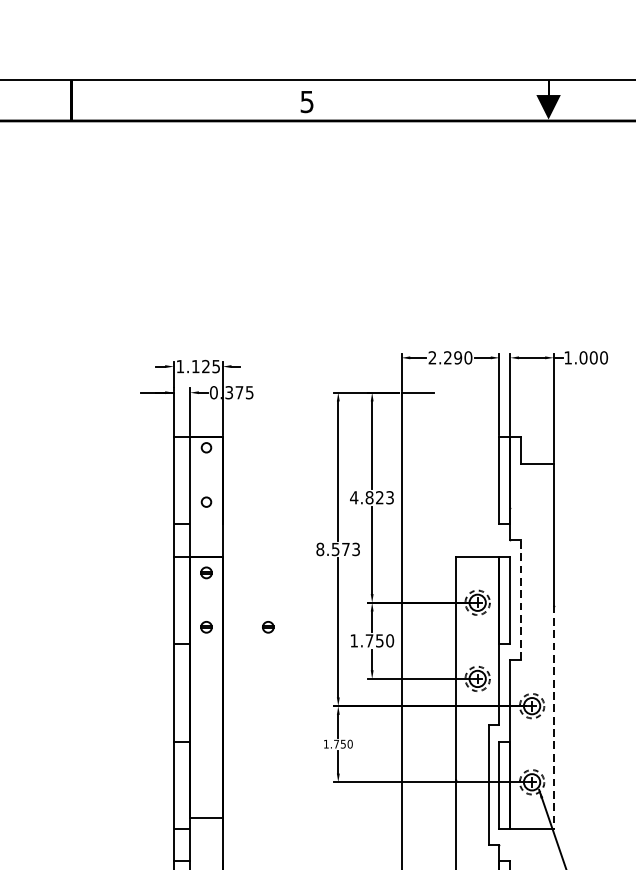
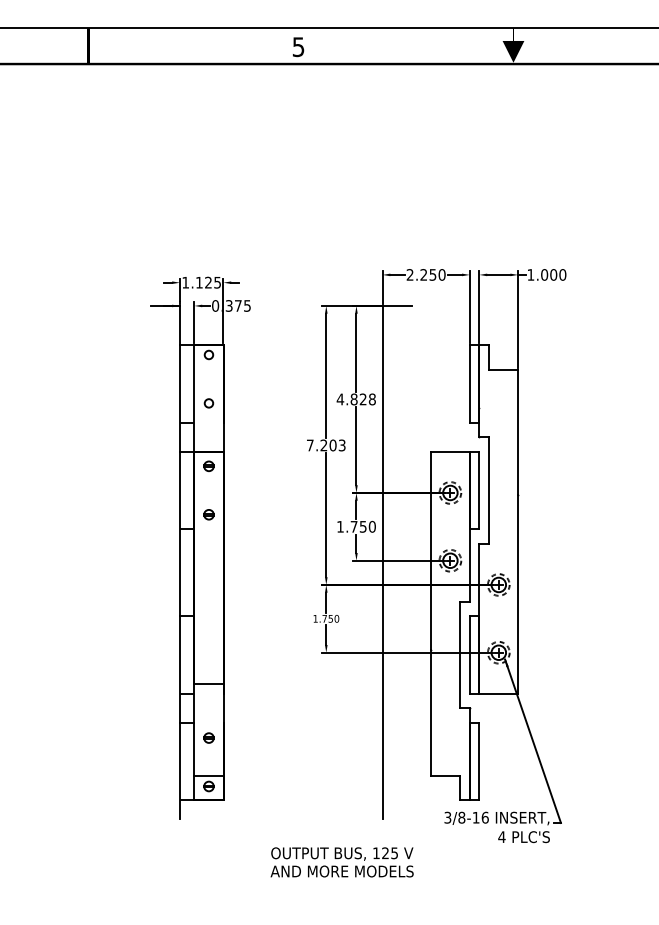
text: (457, 357) -> (432, 274), 2.290 -> 2.250
text: (389, 497) -> (371, 399), 4.823 -> 4.828
text: (332, 549) -> (321, 445), 8.573 -> 7.203
line: (521, 600) -> (489, 490), dashed -> solid
part: (267, 626) -> (263, 514), removed
line: (554, 717) -> (518, 595), dashed -> solid

